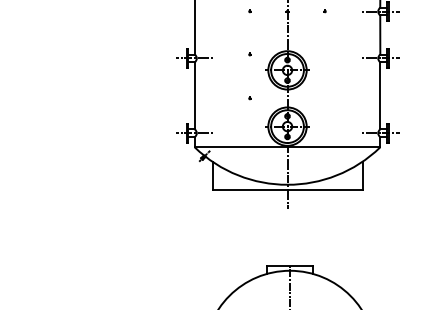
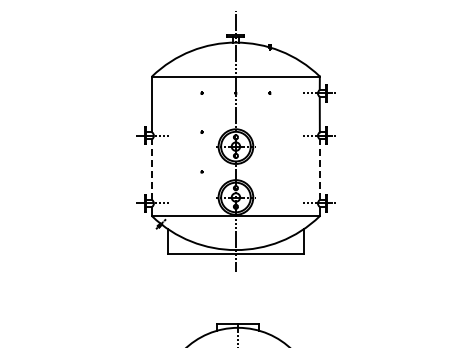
line: (195, 95) -> (152, 169), solid -> dashed
line: (379, 95) -> (319, 169), solid -> dashed

